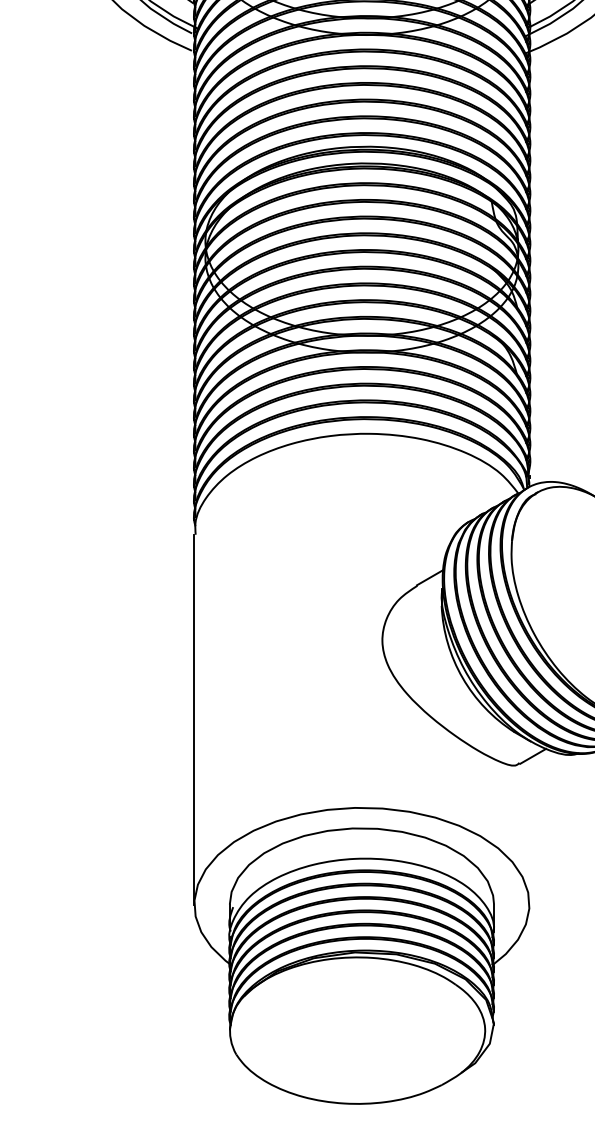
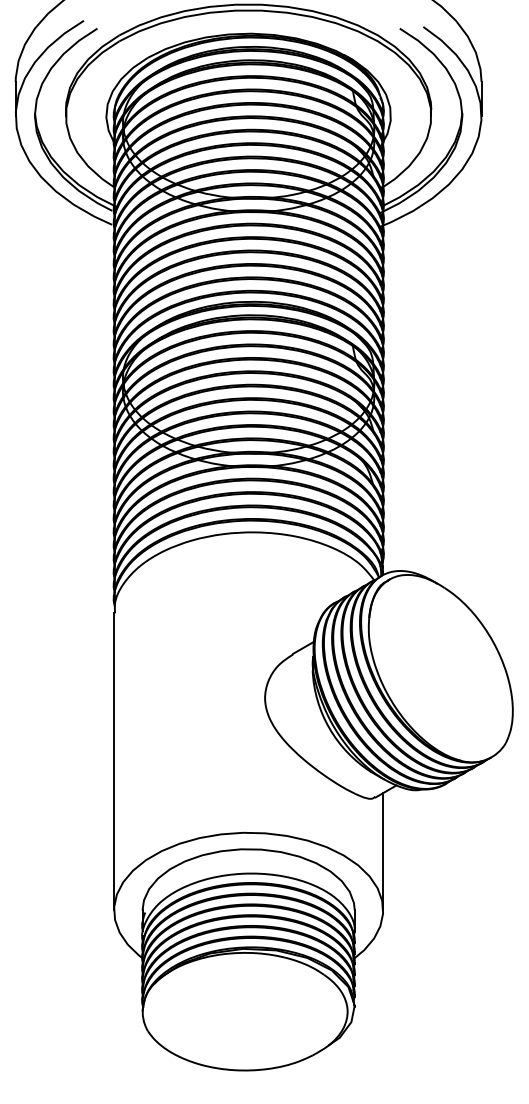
line: (529, 831) -> (383, 851), added

